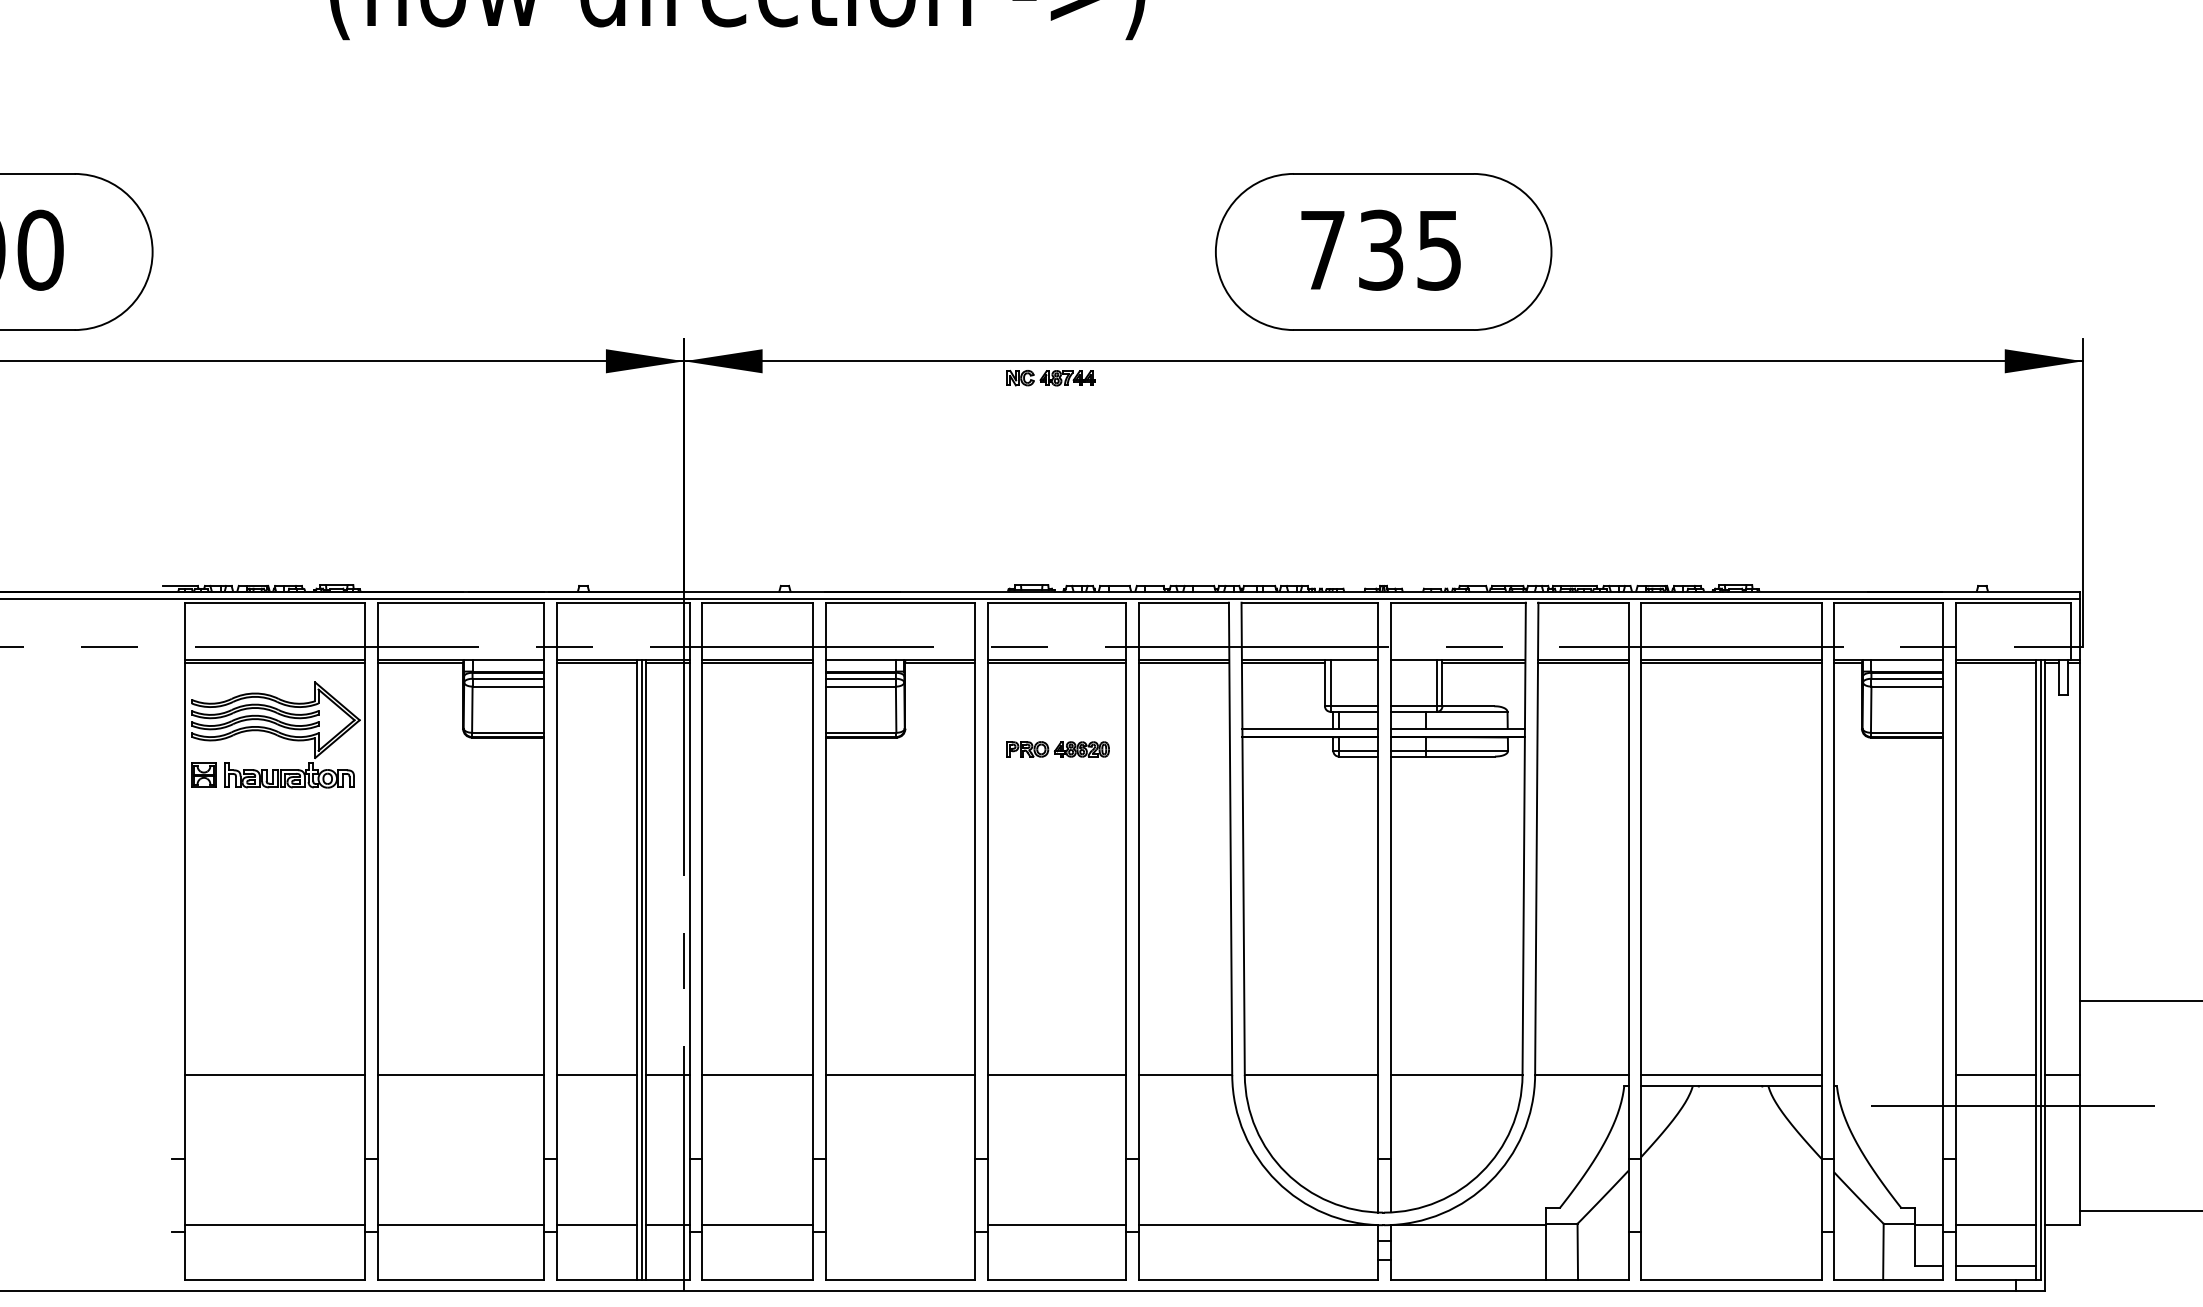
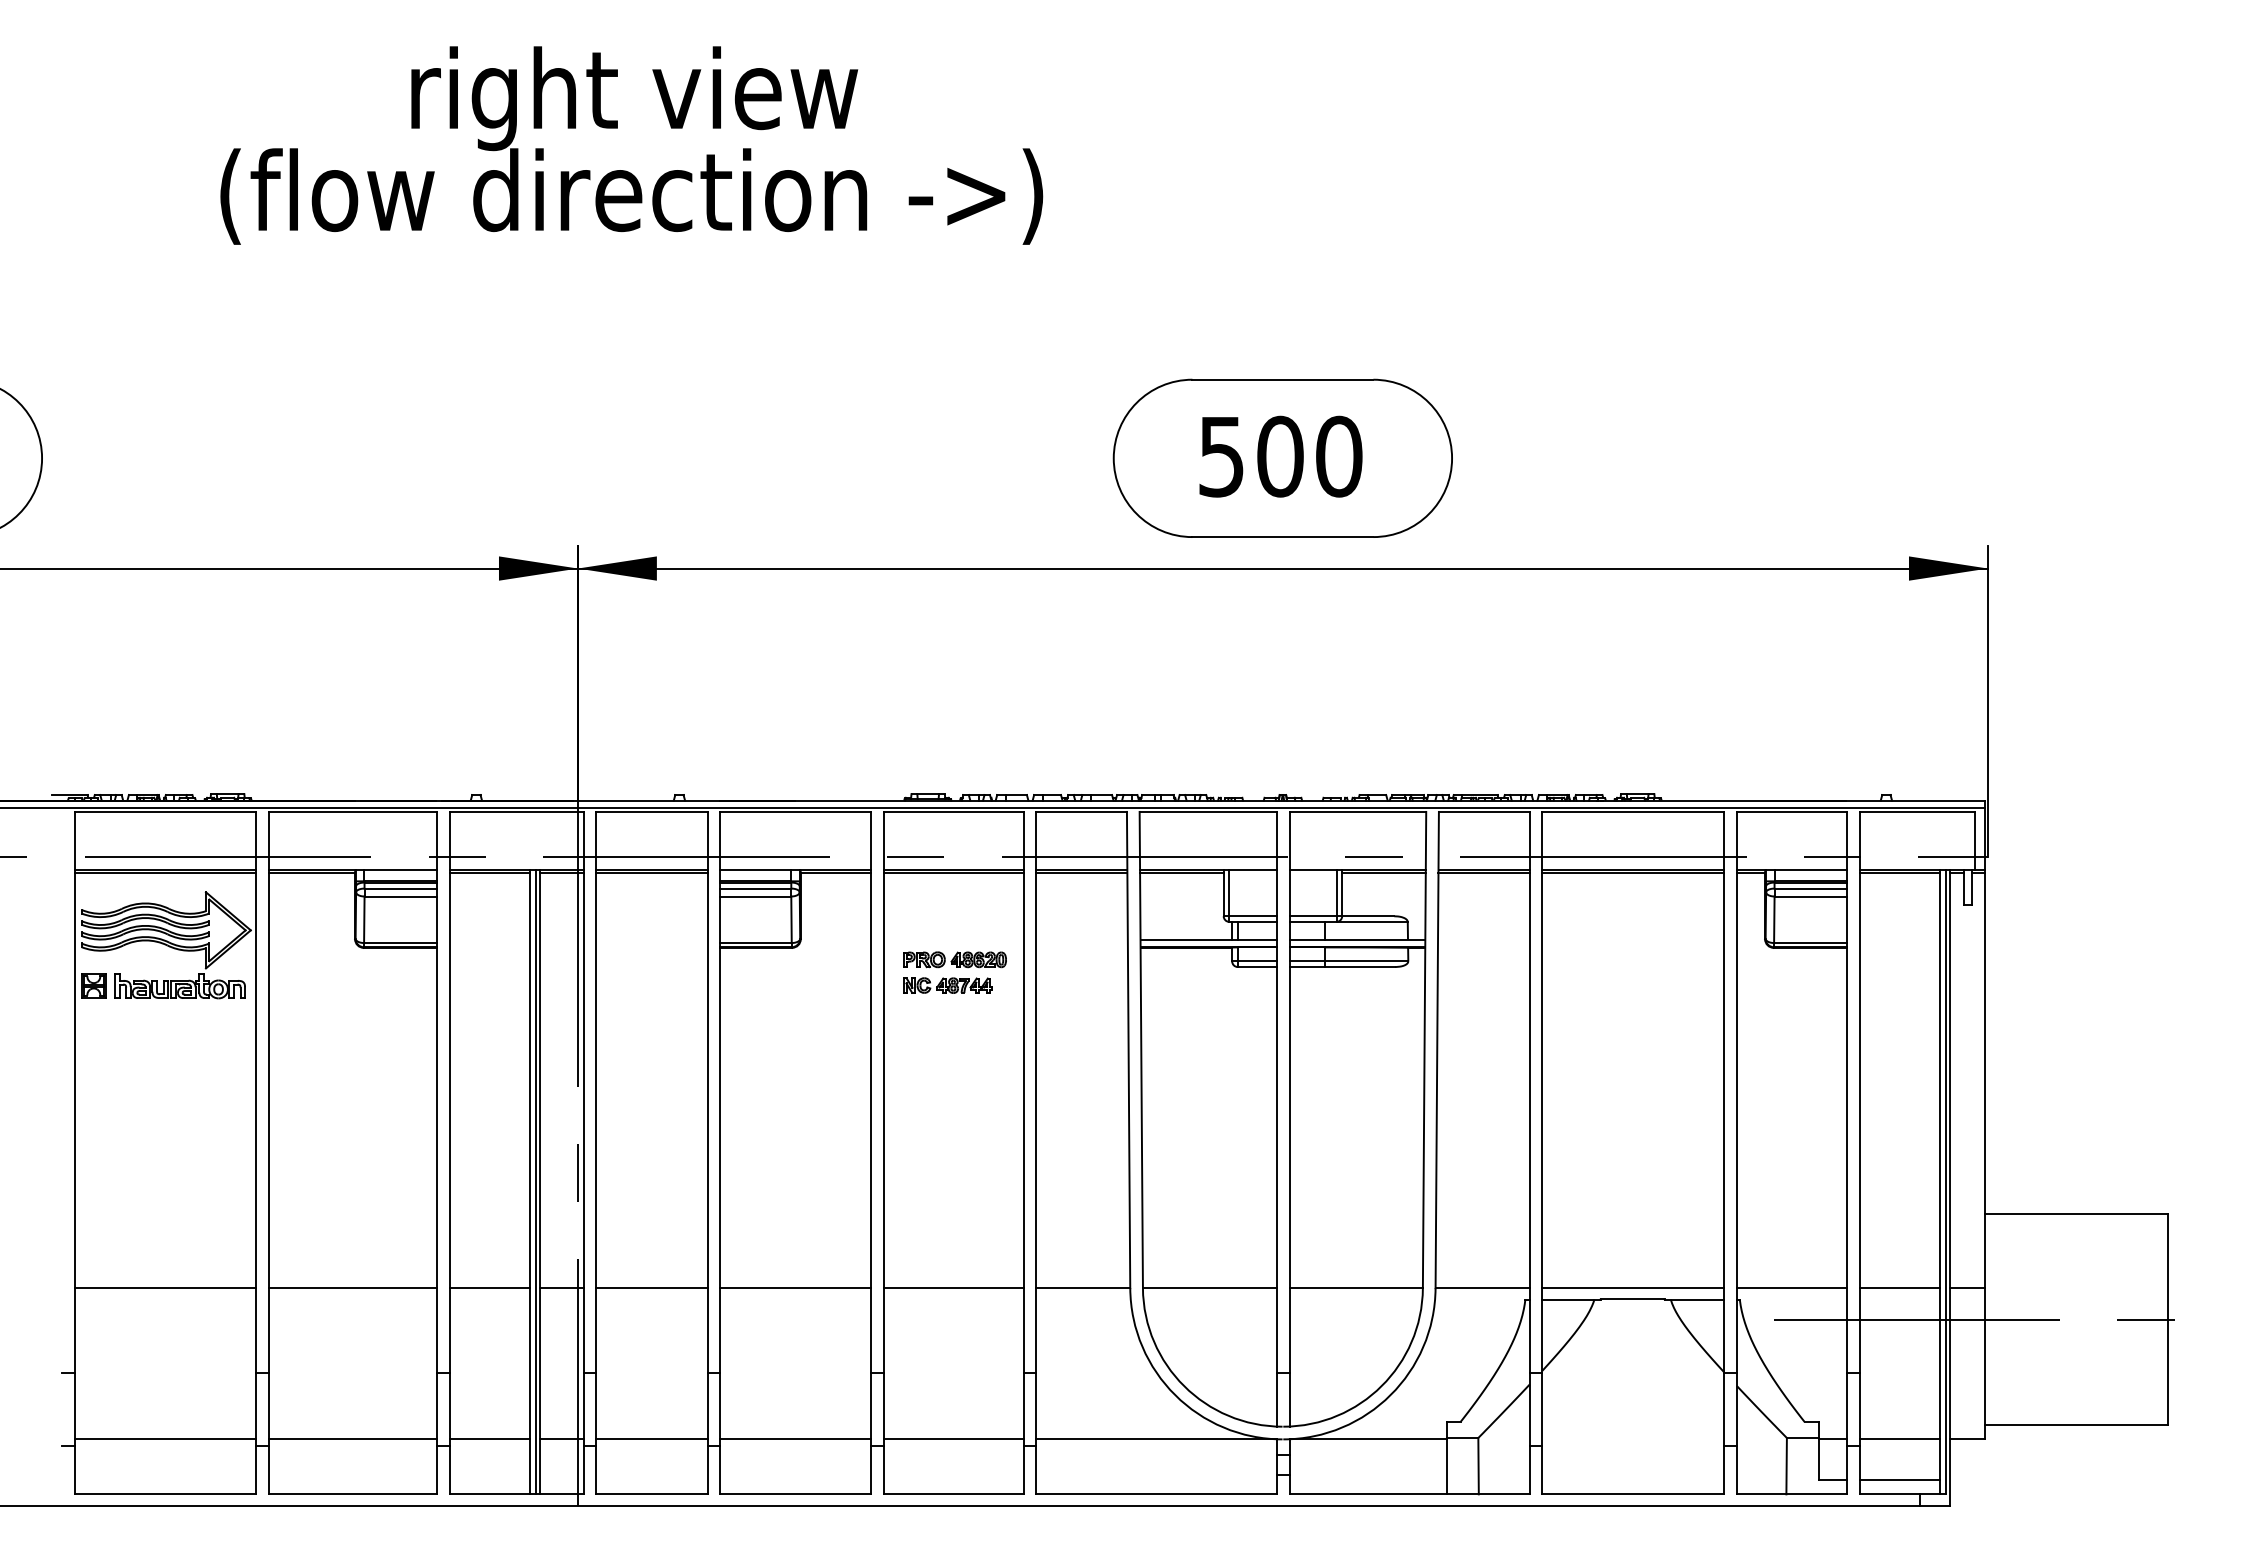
text: (1381, 250) -> (1280, 456), 735 -> 500
part: (1050, 378) -> (947, 985), moved
line: (1888, 1075) -> (1791, 1288), added
line: (900, 1225) -> (795, 1439), added

